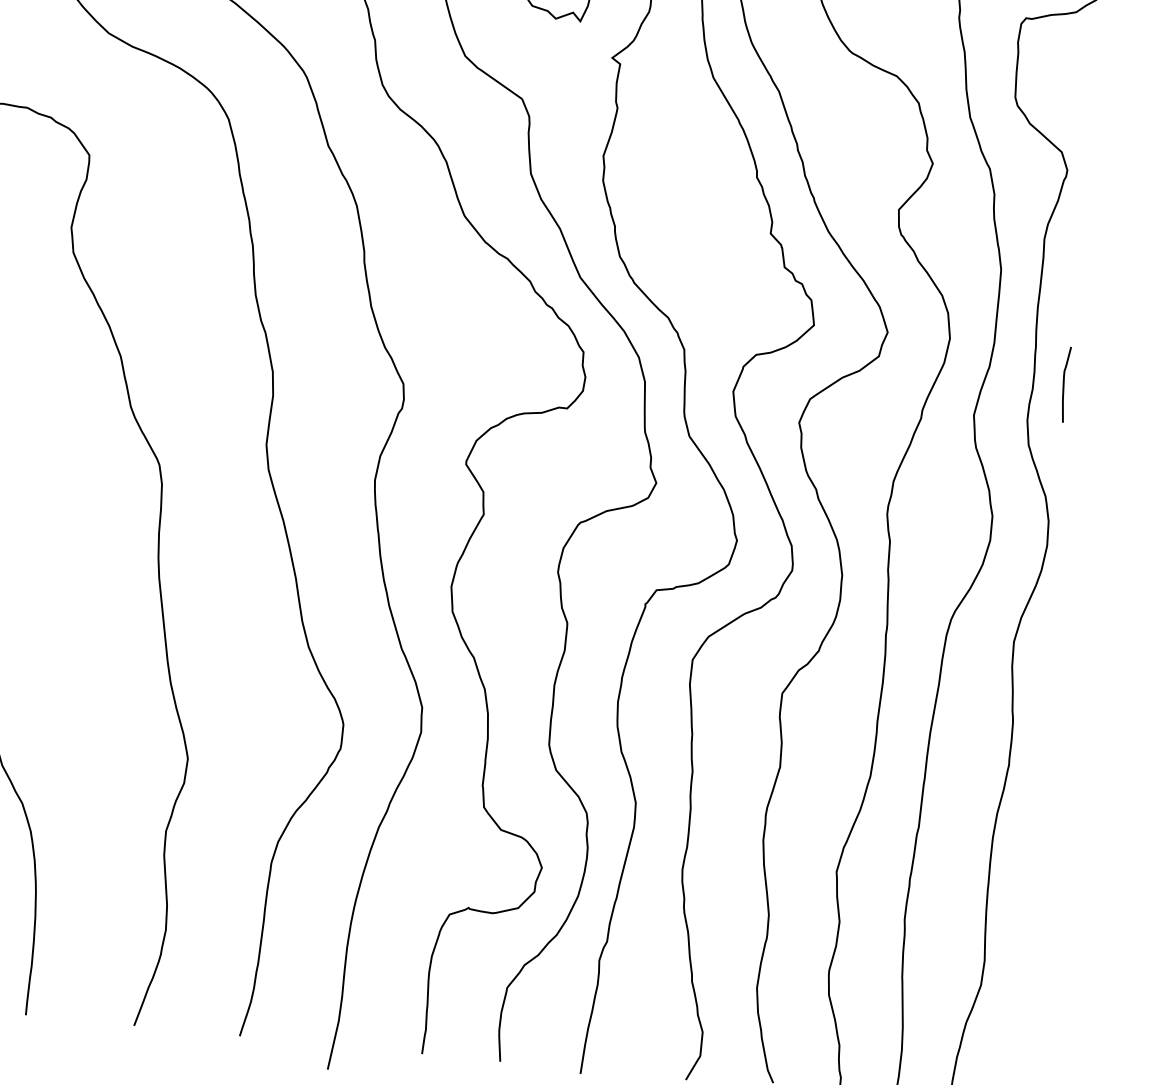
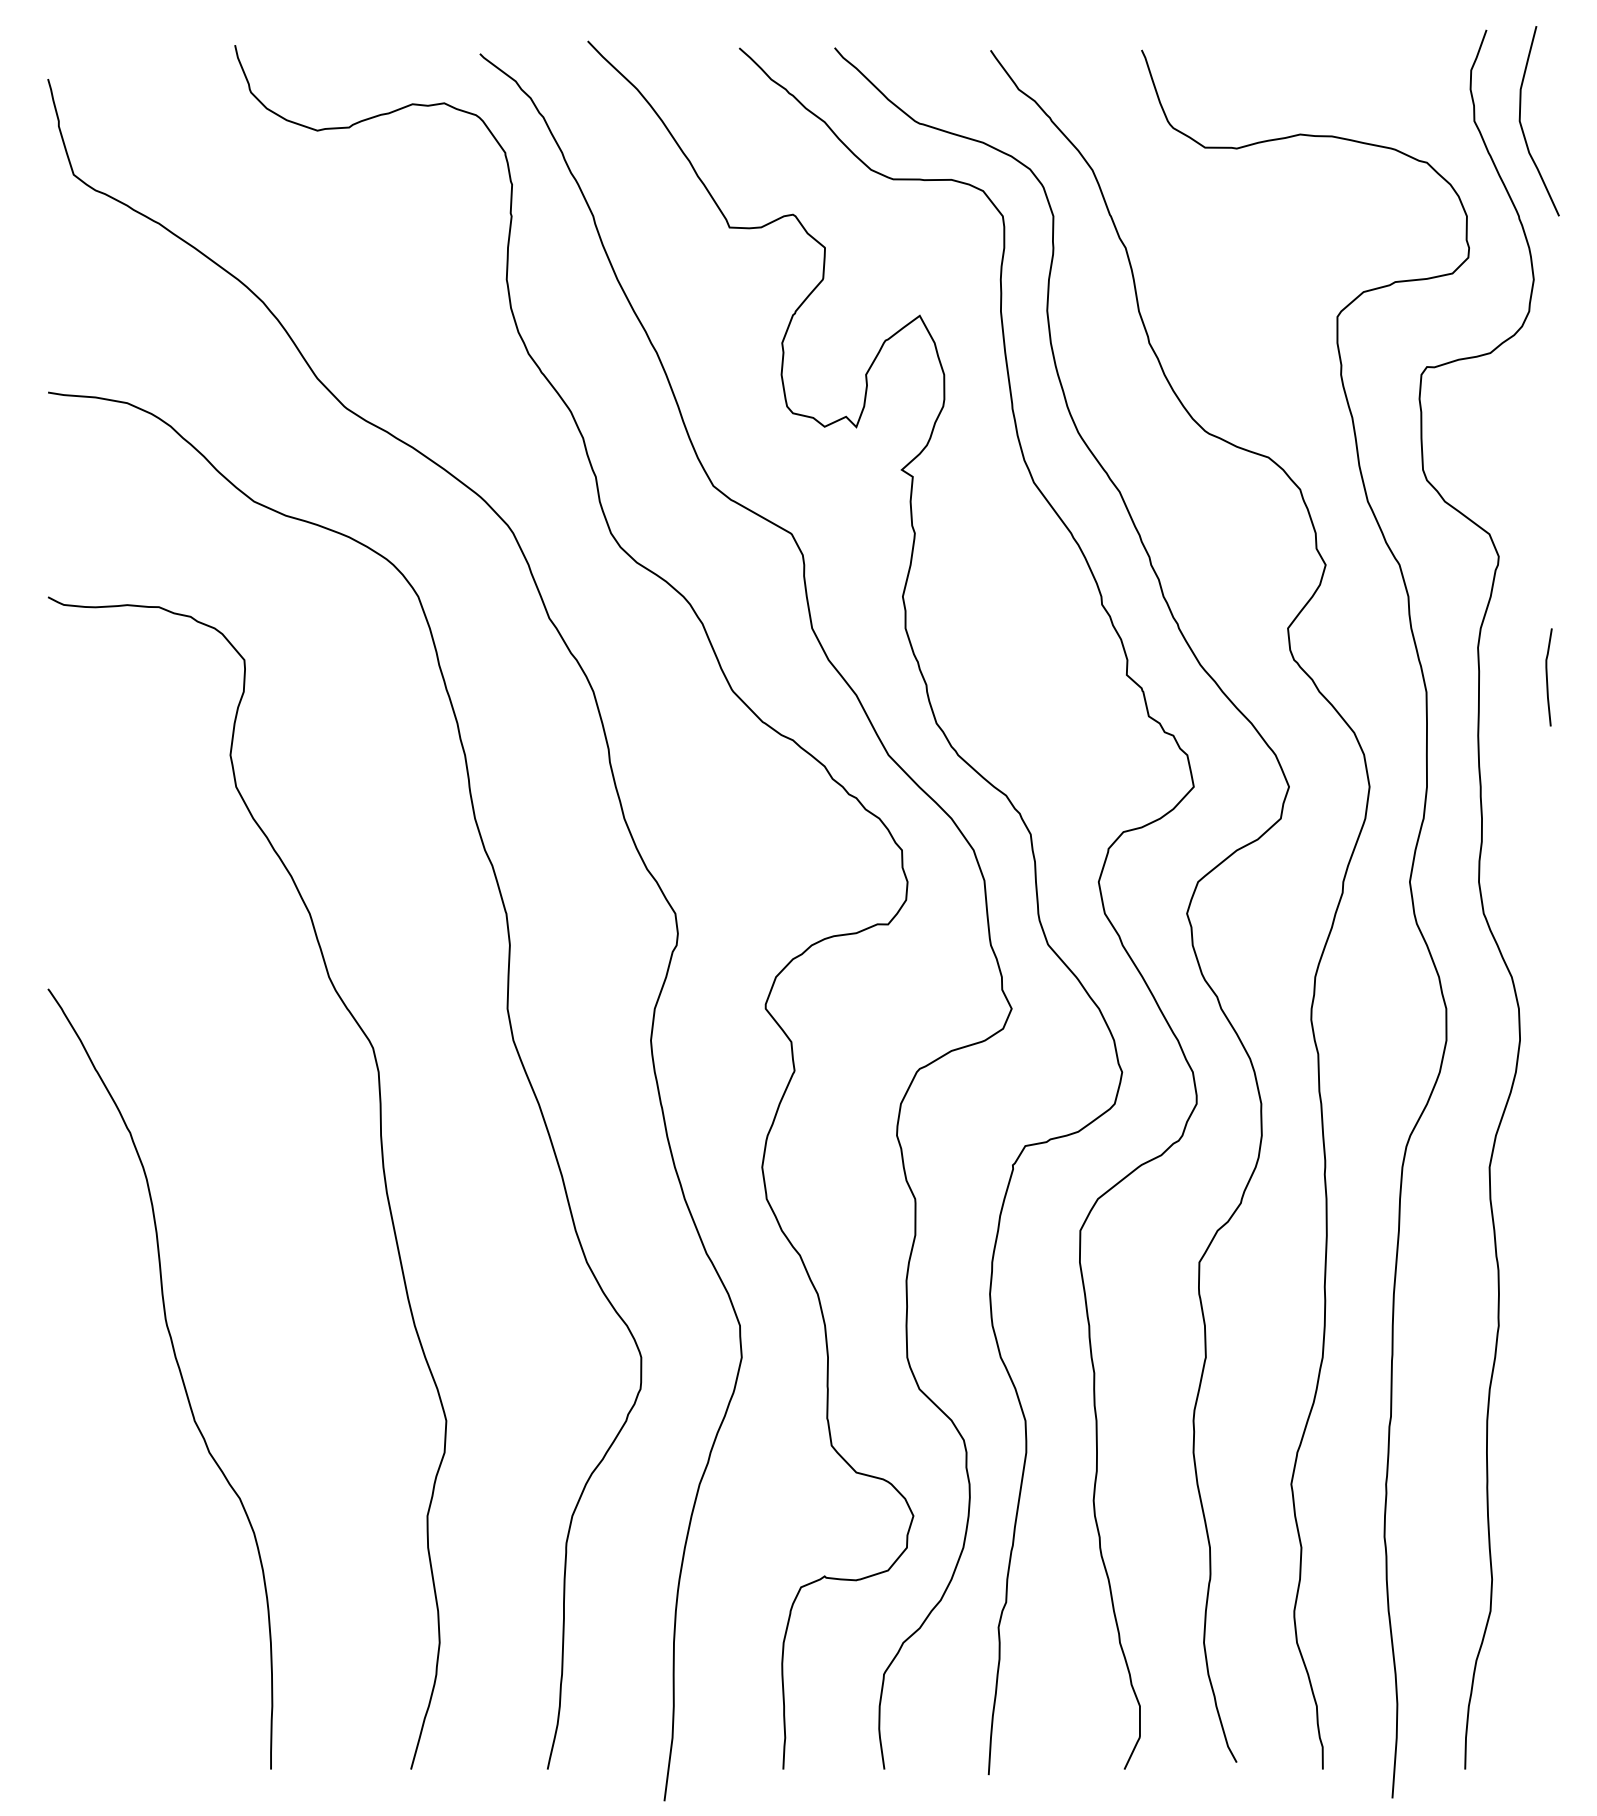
curve: (1064, 384) -> (1547, 677), moved

